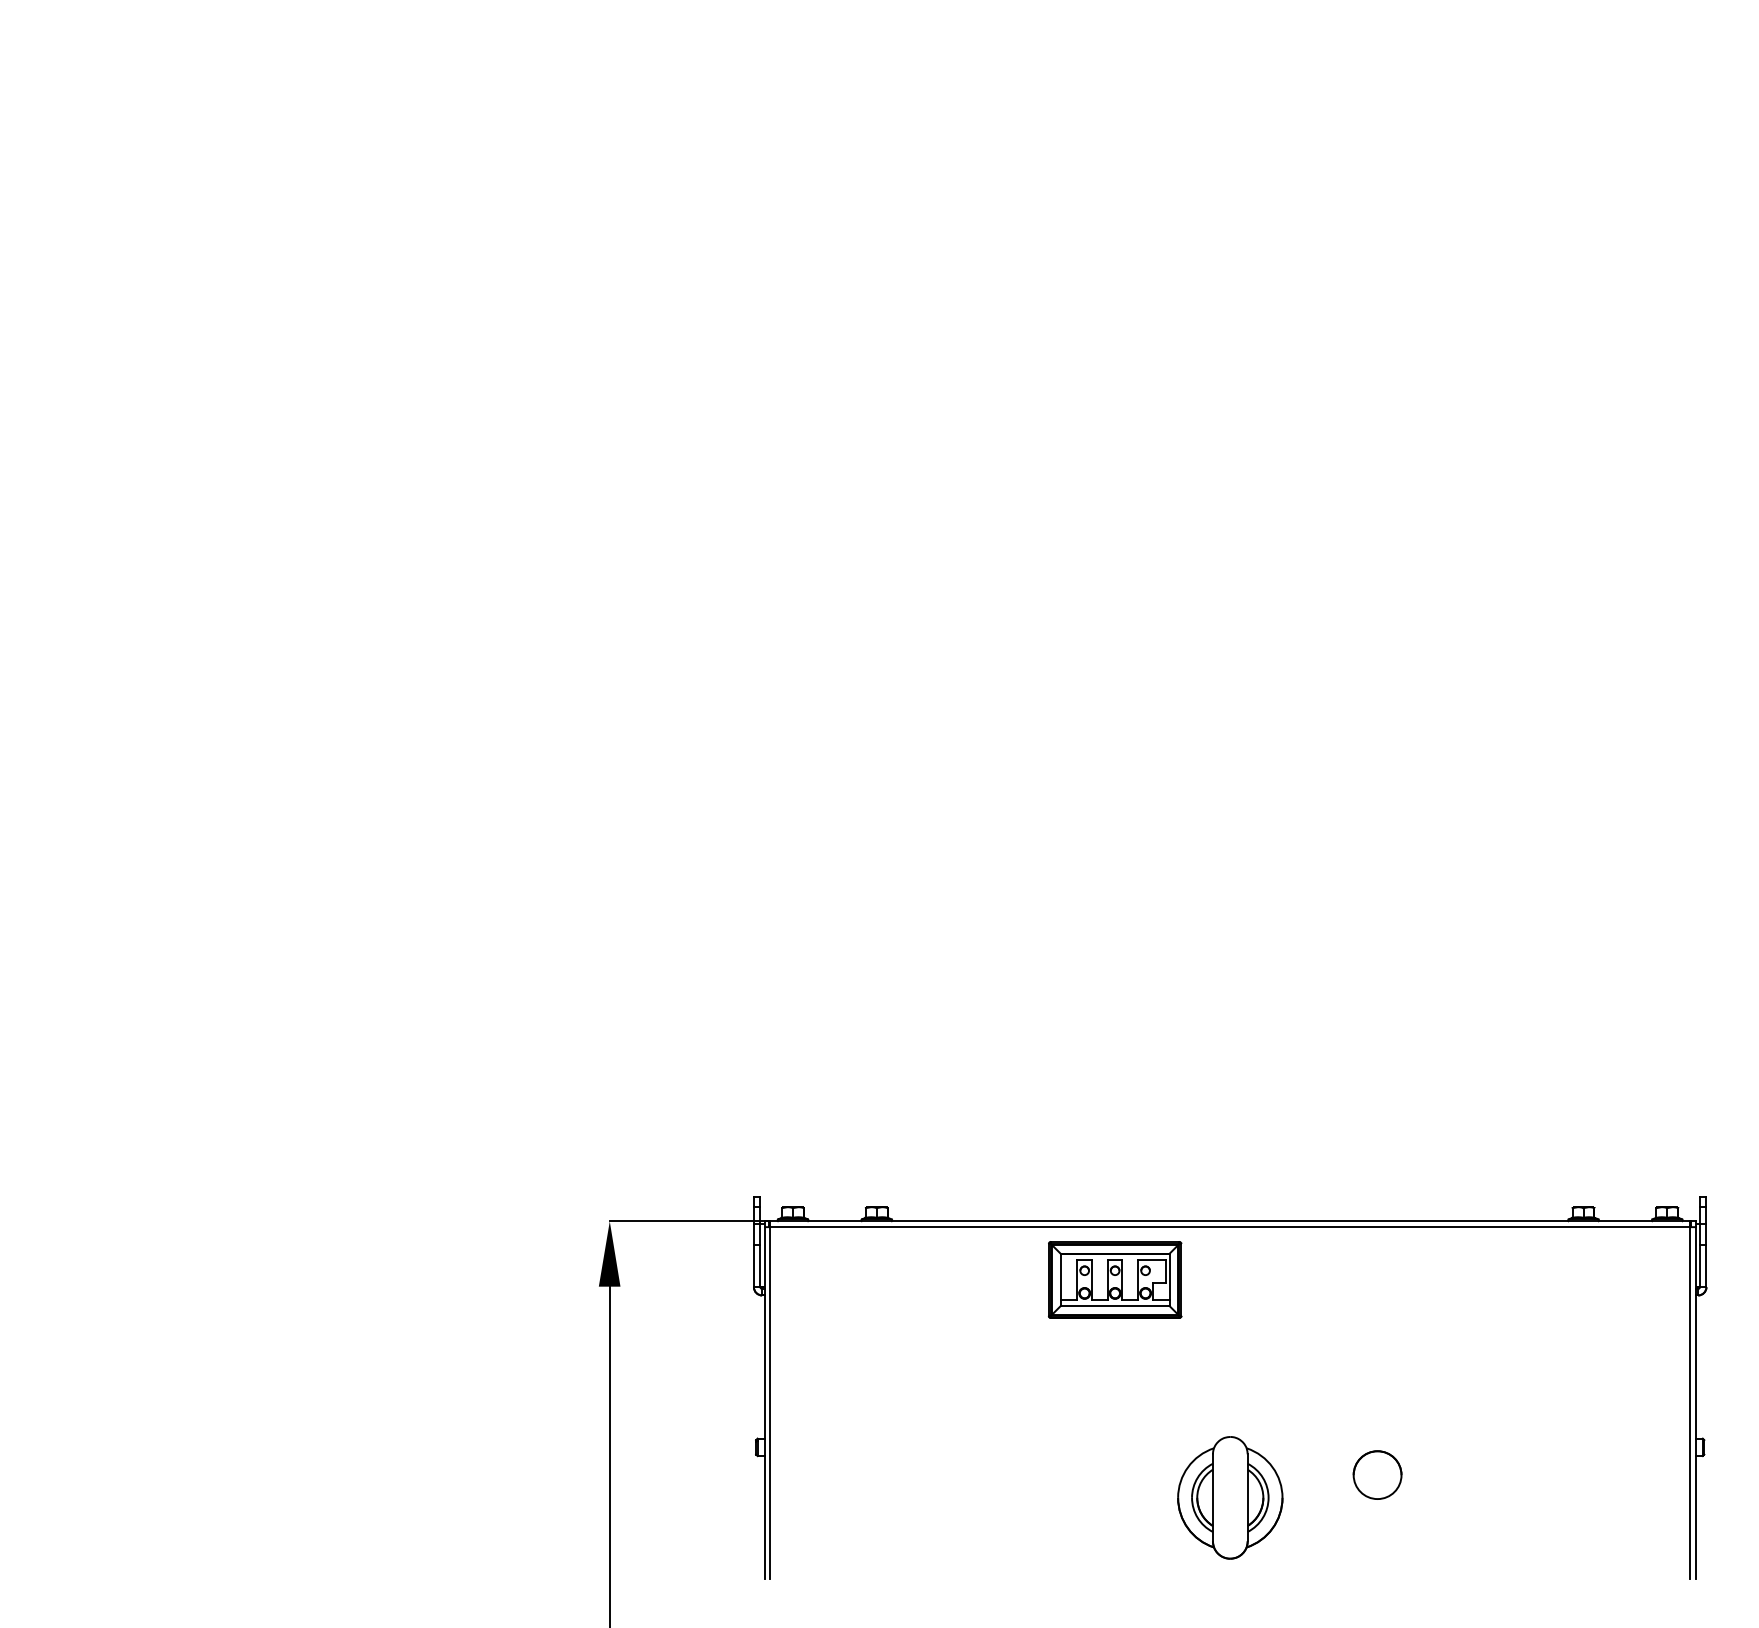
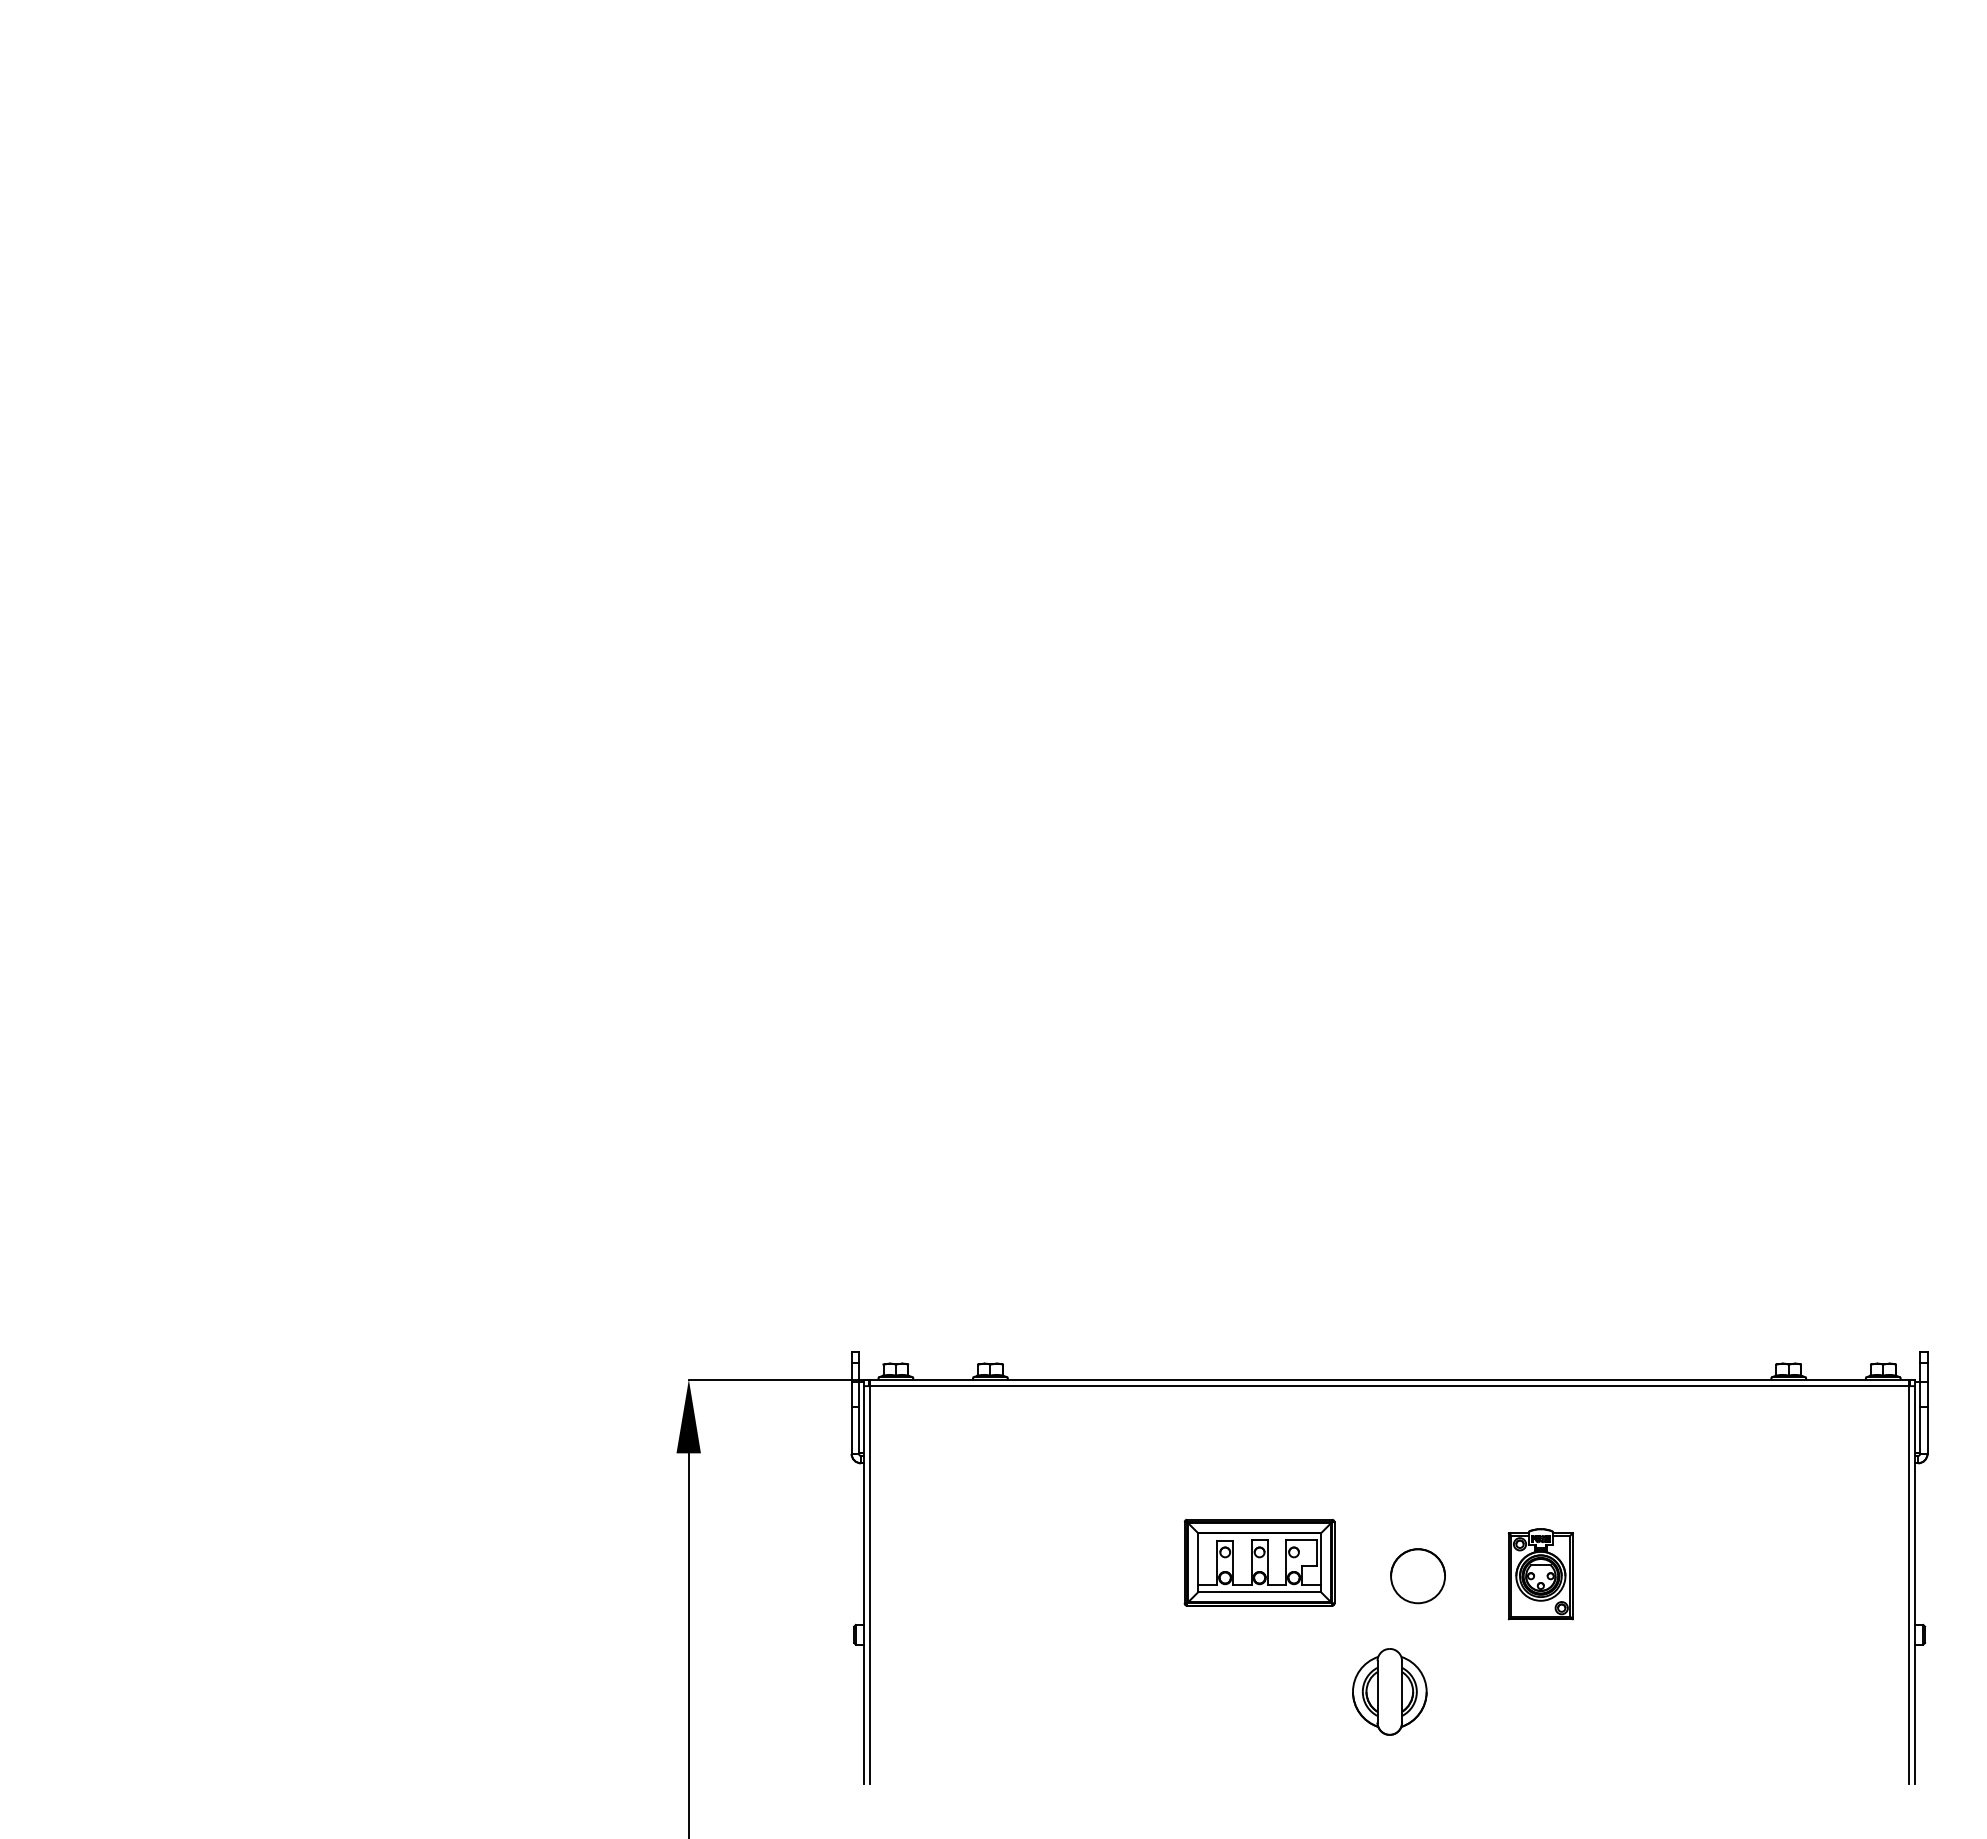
part: (1115, 1279) -> (1259, 1562), moved
part: (1363, 1393) -> (1540, 1574), added
circle: (1377, 1475) -> (1417, 1576), moved
part: (1230, 1497) -> (1389, 1691), size x0.62

